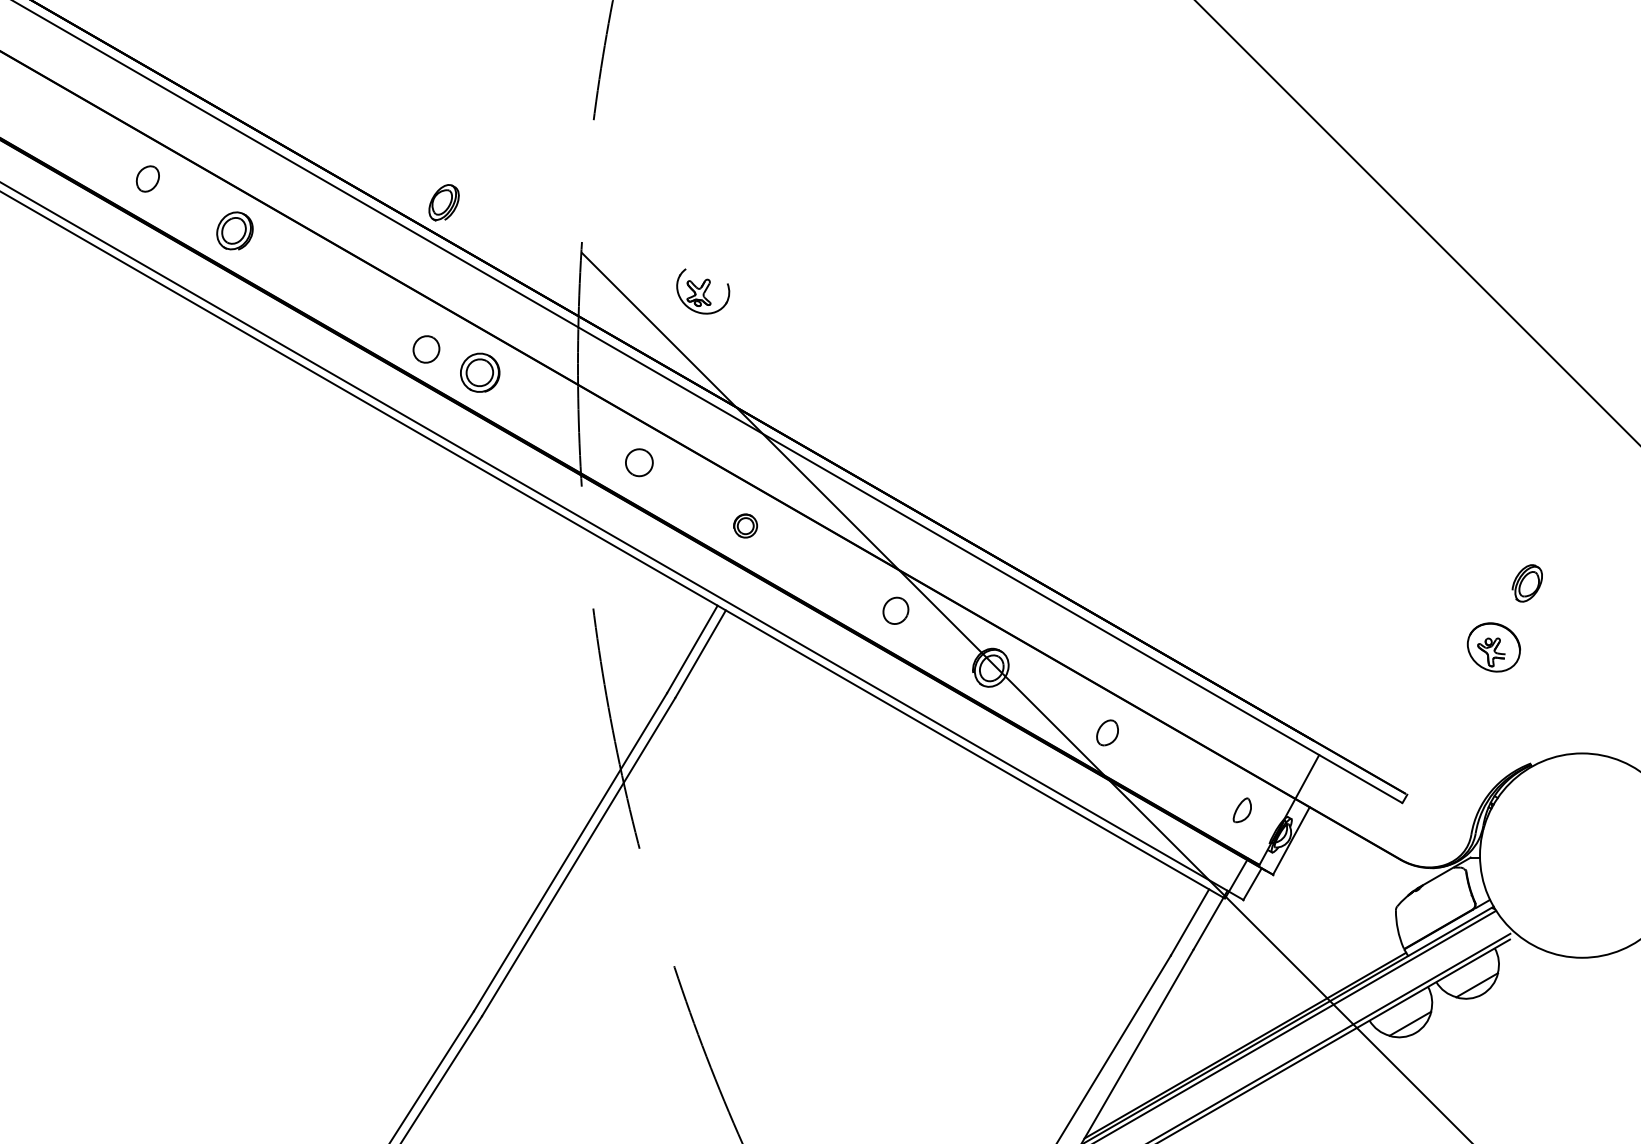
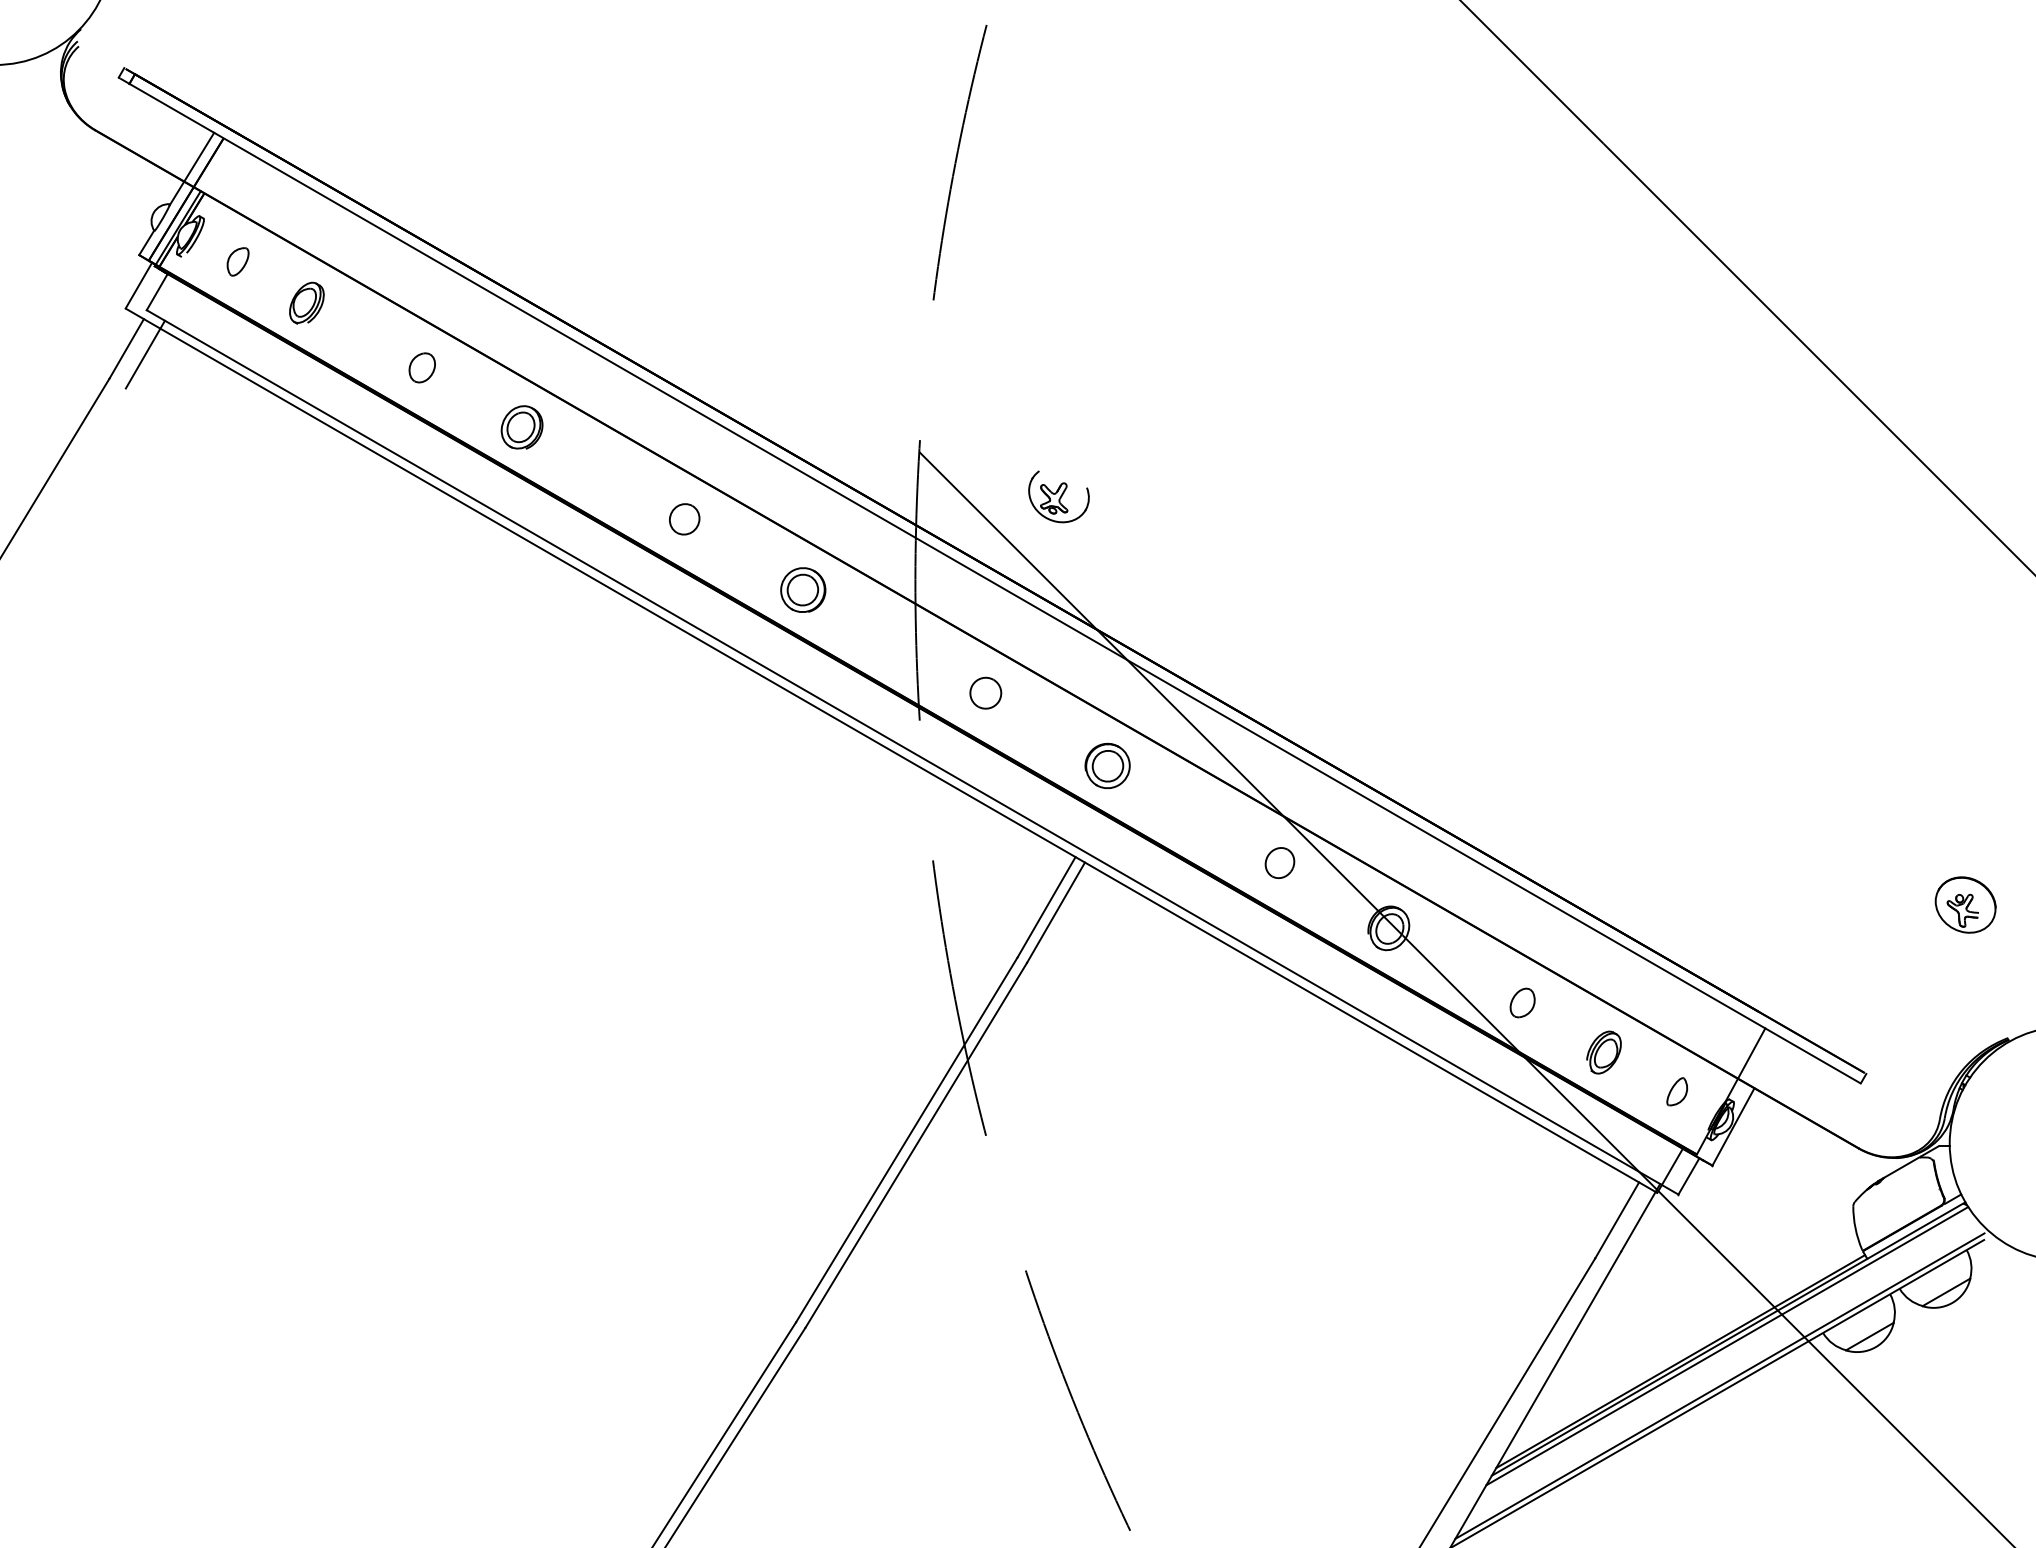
part: (443, 202) -> (306, 302), moved
part: (426, 349) -> (684, 519), moved
part: (745, 525) -> (1107, 765), size x1.67
part: (1526, 583) -> (1603, 1052), moved

